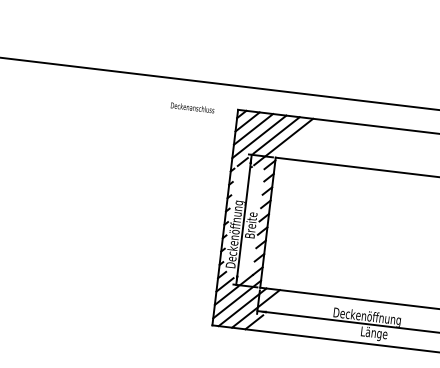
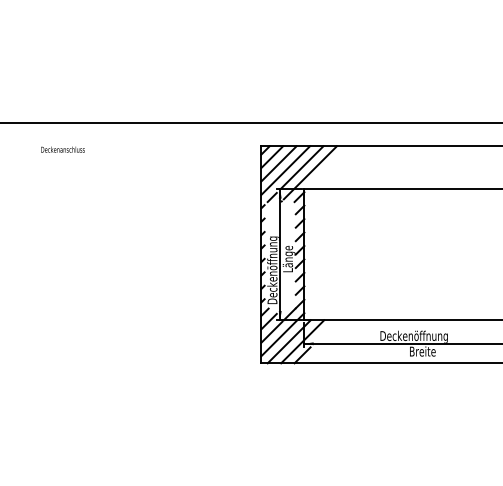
text: (192, 107) -> (62, 149), moved
text: (251, 224) -> (288, 258), Breite -> Länge
text: (374, 333) -> (423, 352), Länge -> Breite

